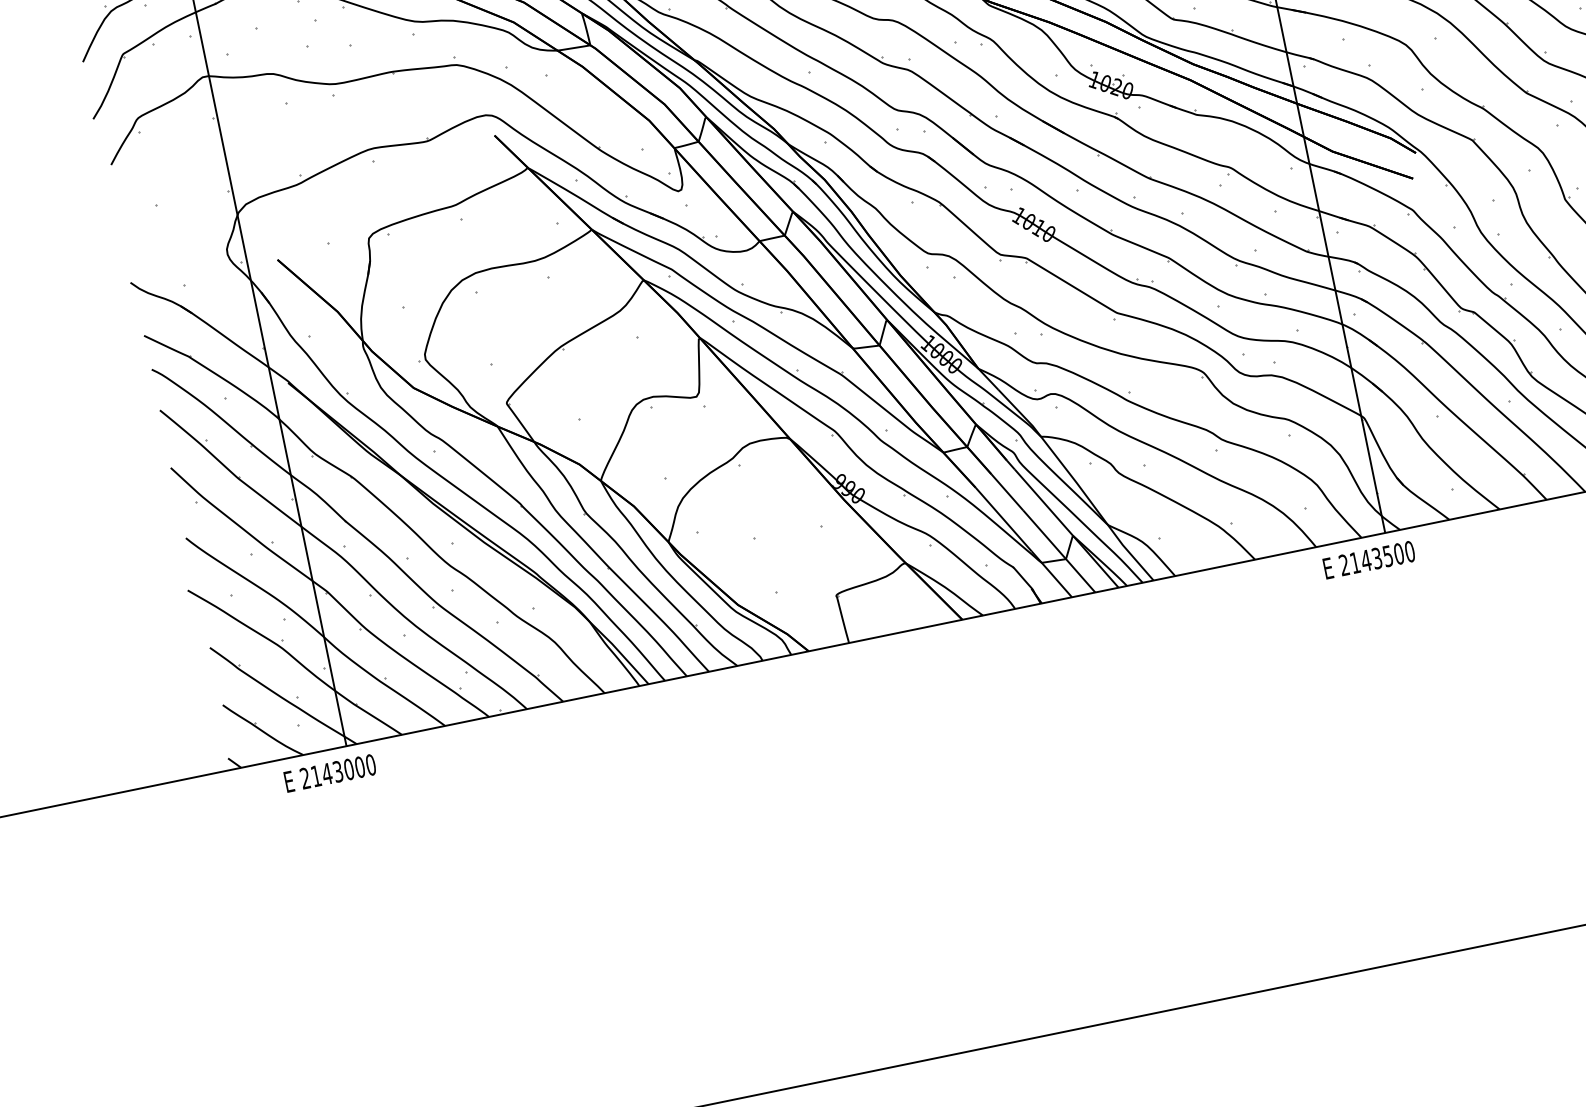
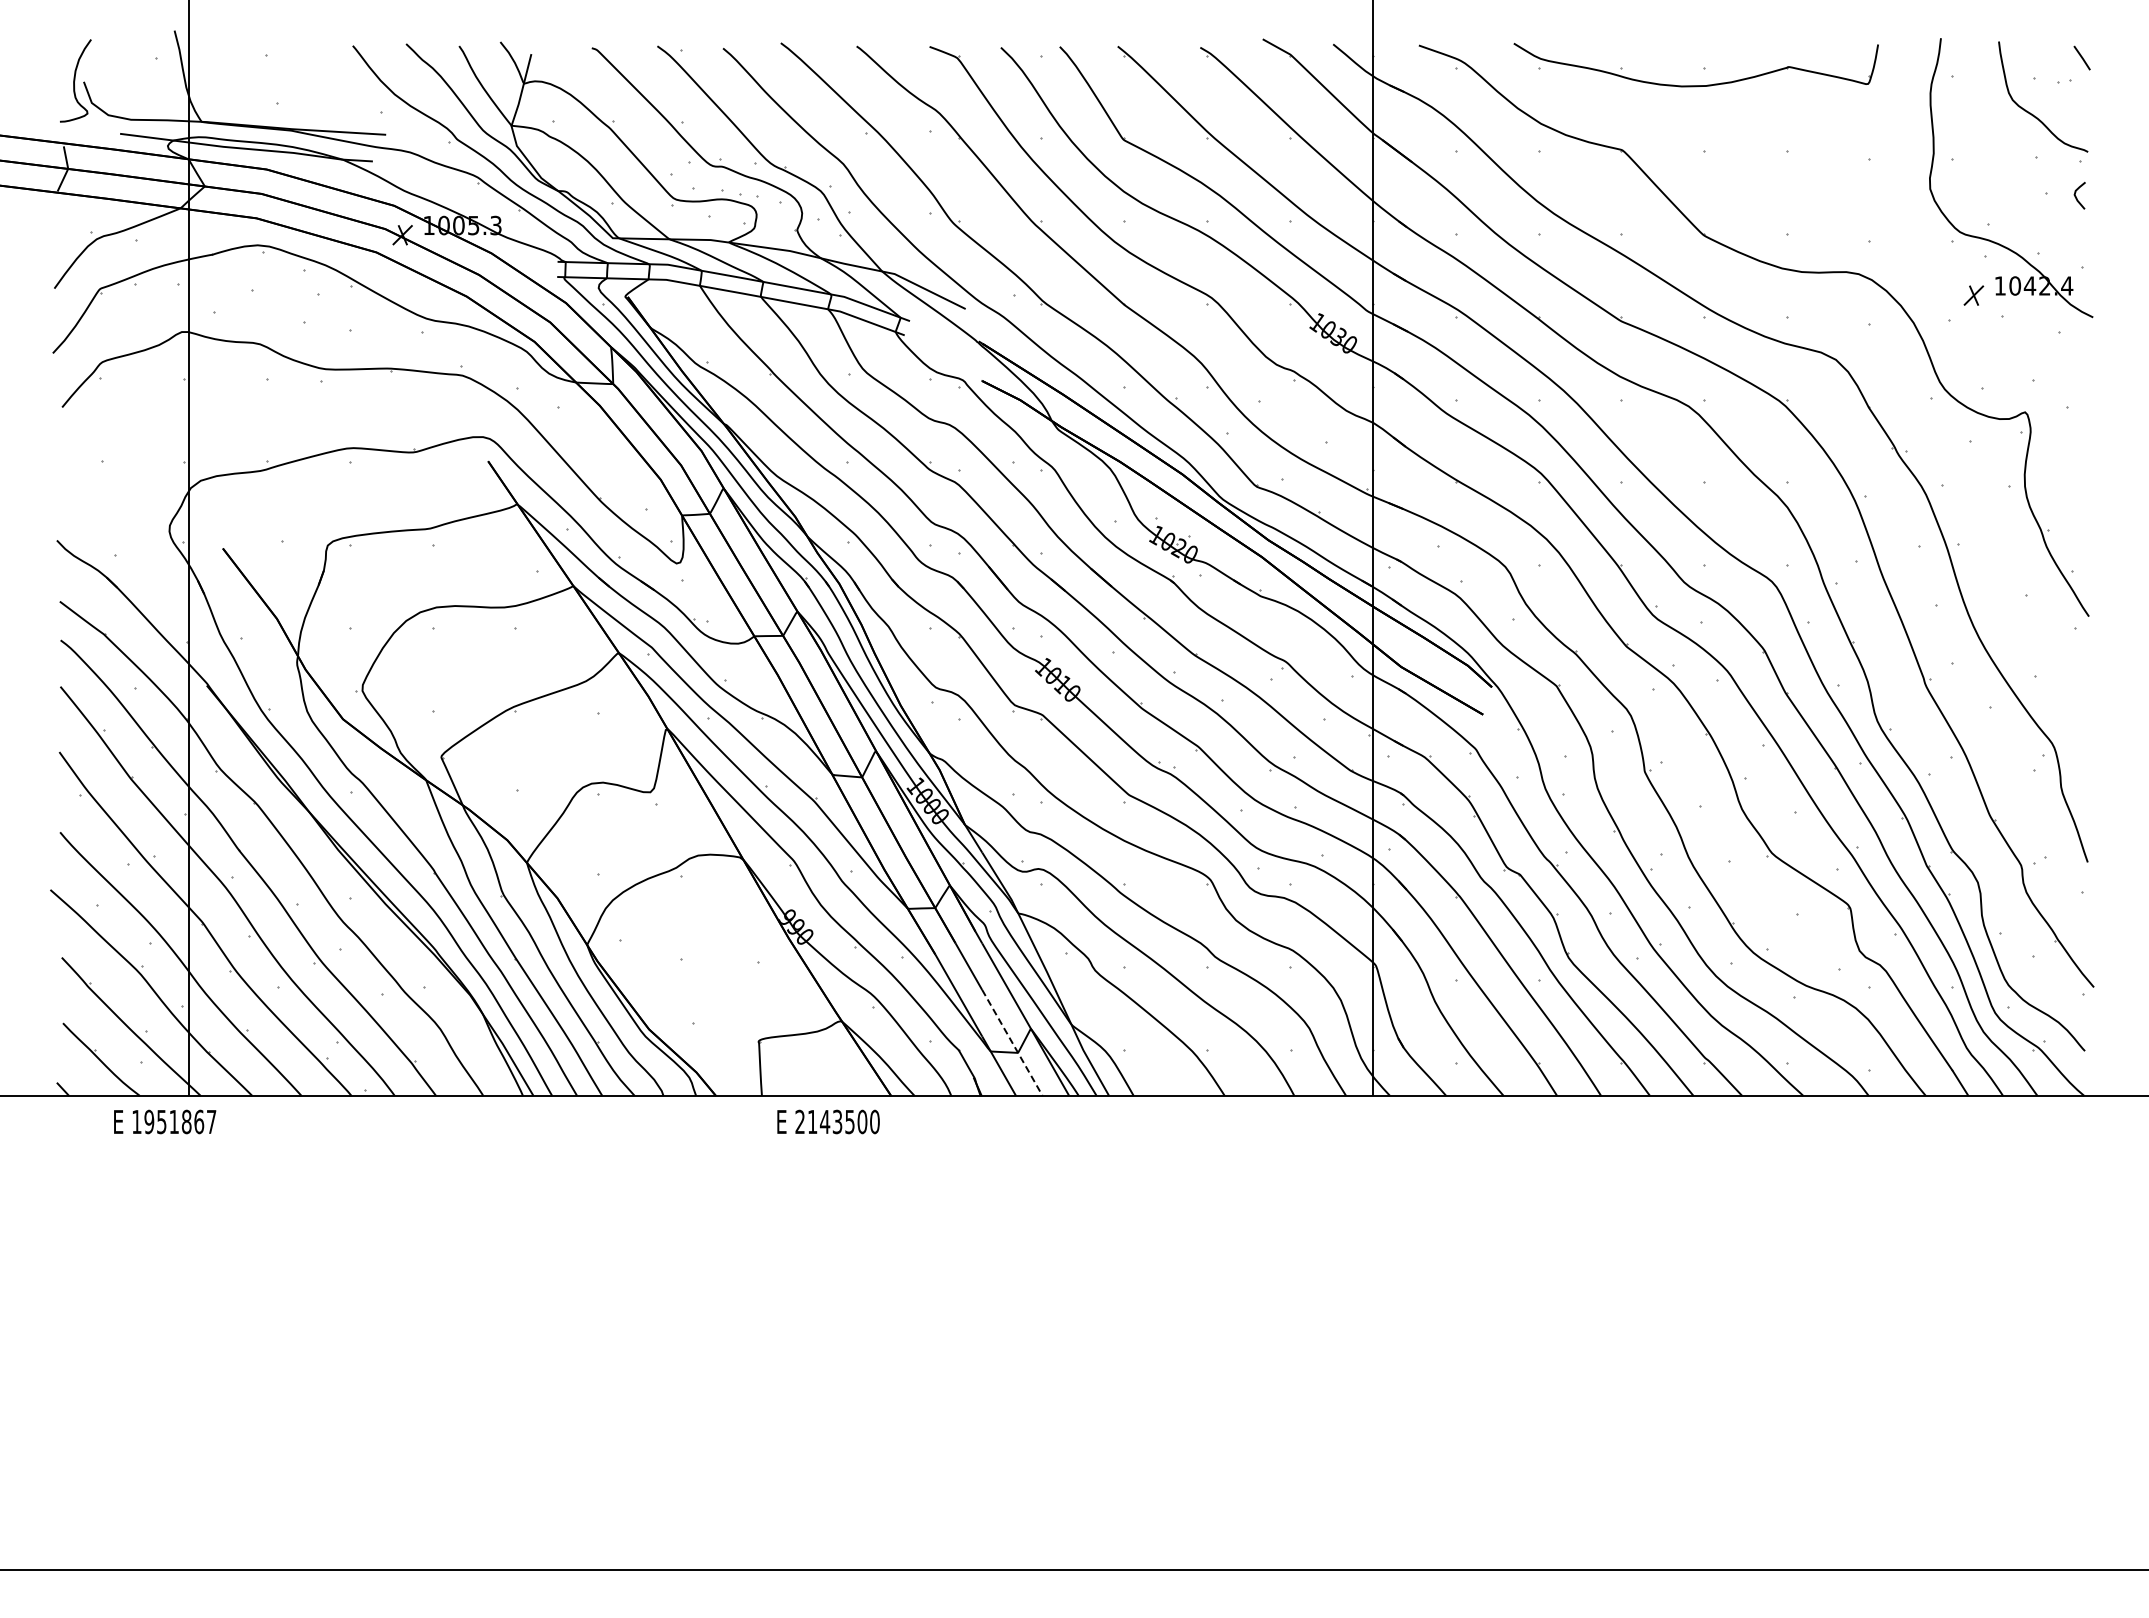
line: (1059, 551) -> (1012, 1042), solid -> dashed
text: (1369, 559) -> (828, 1121), moved
text: (338, 771) -> (174, 1121), 2143000 -> 1951867

